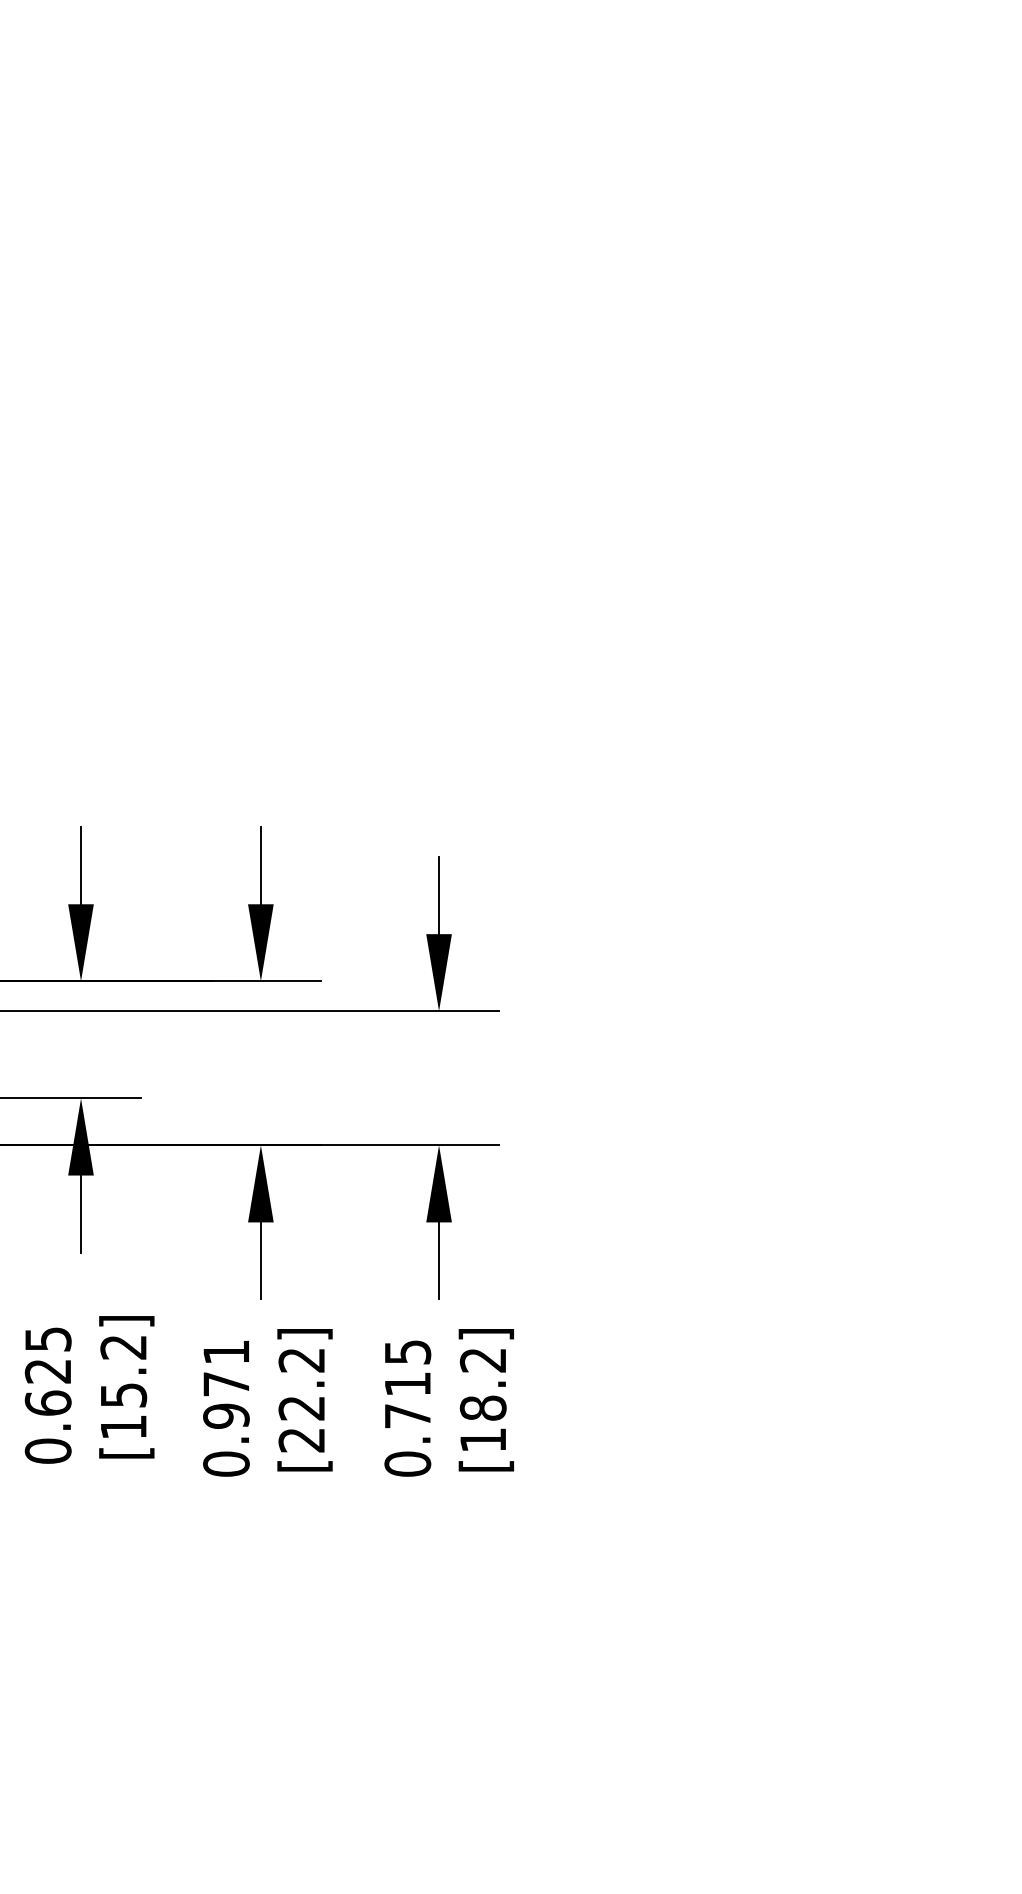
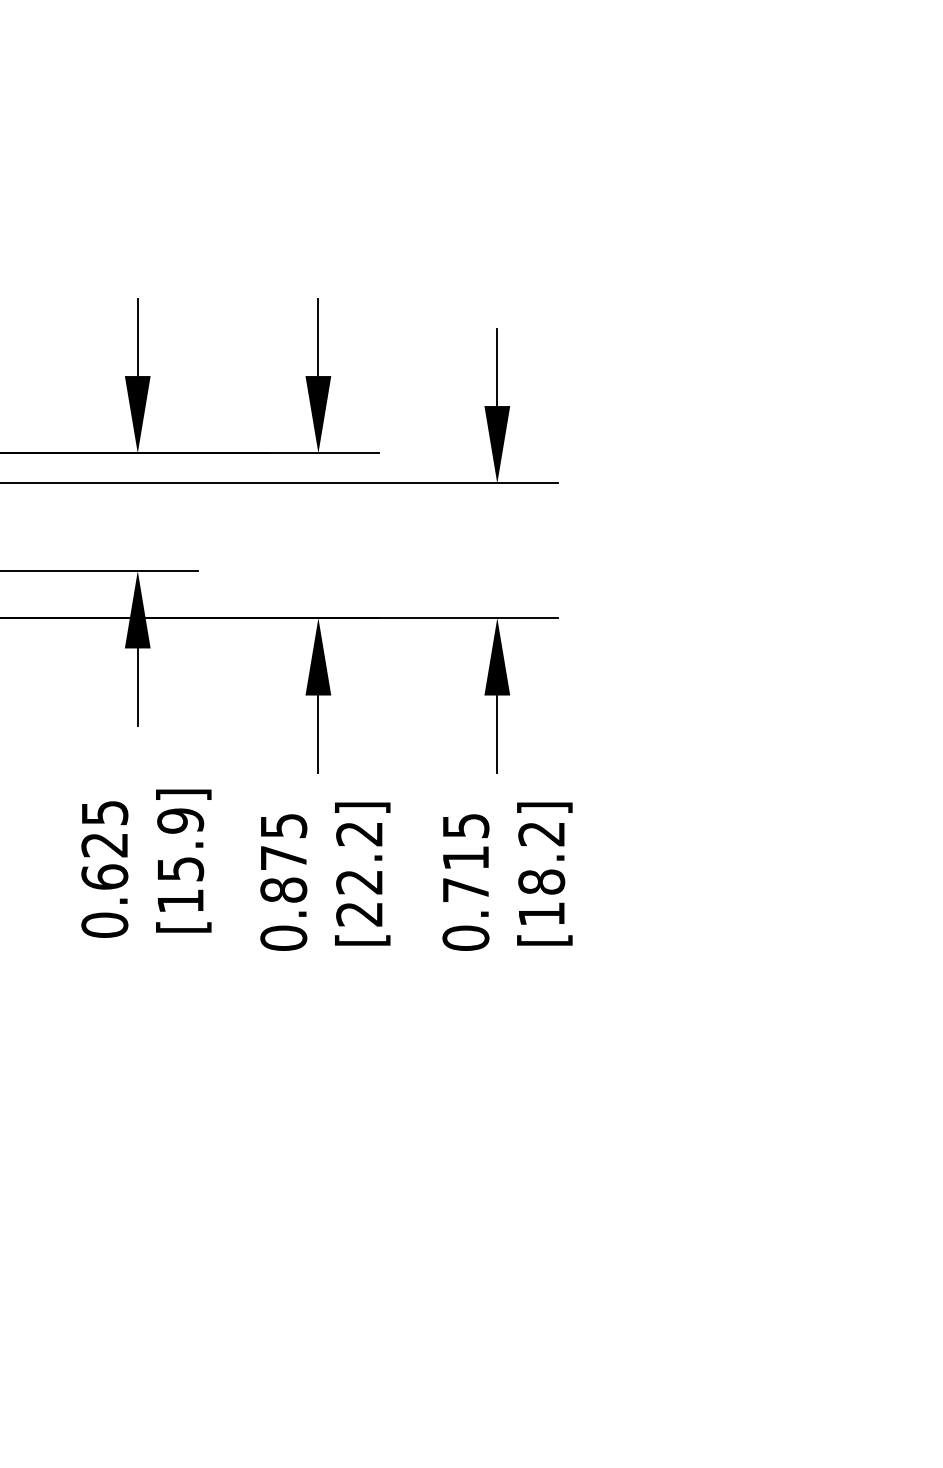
text: (123, 1347) -> (180, 821), [15.2] -> [15.9]
text: (226, 1384) -> (283, 858), 0.971 -> 0.875

